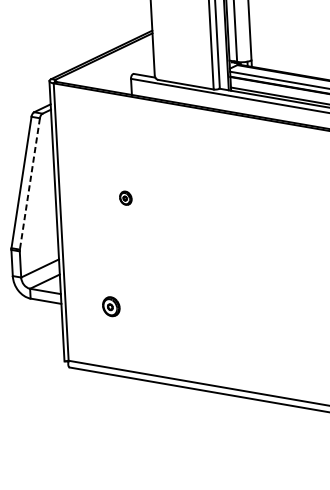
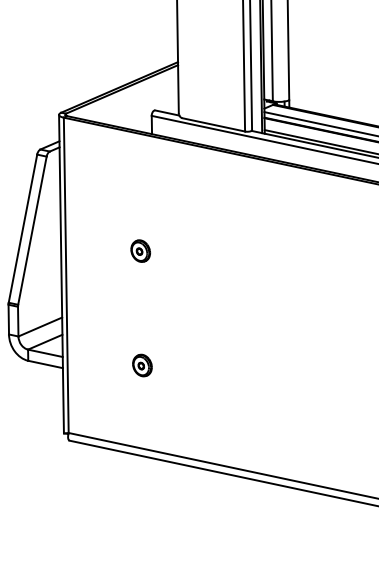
line: (29, 184) -> (32, 231), dashed -> solid
part: (125, 197) -> (140, 250), size x1.43
part: (111, 306) -> (142, 365), moved

